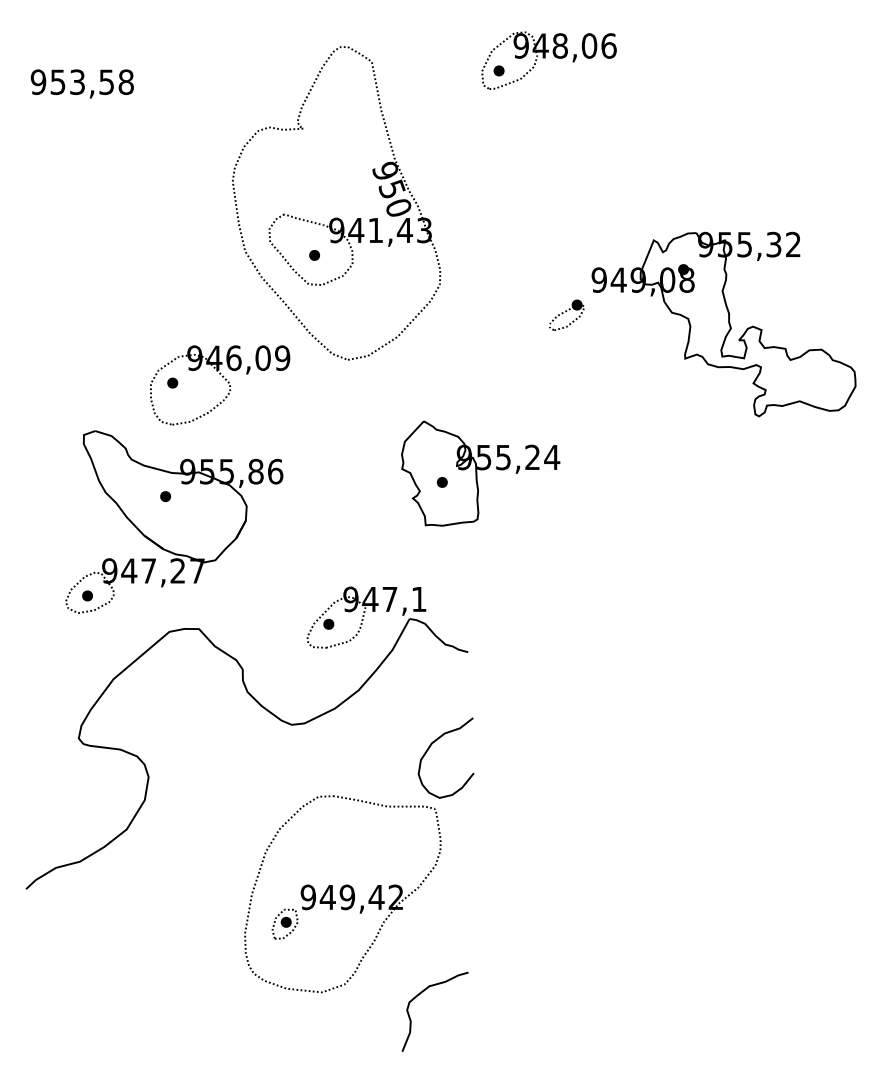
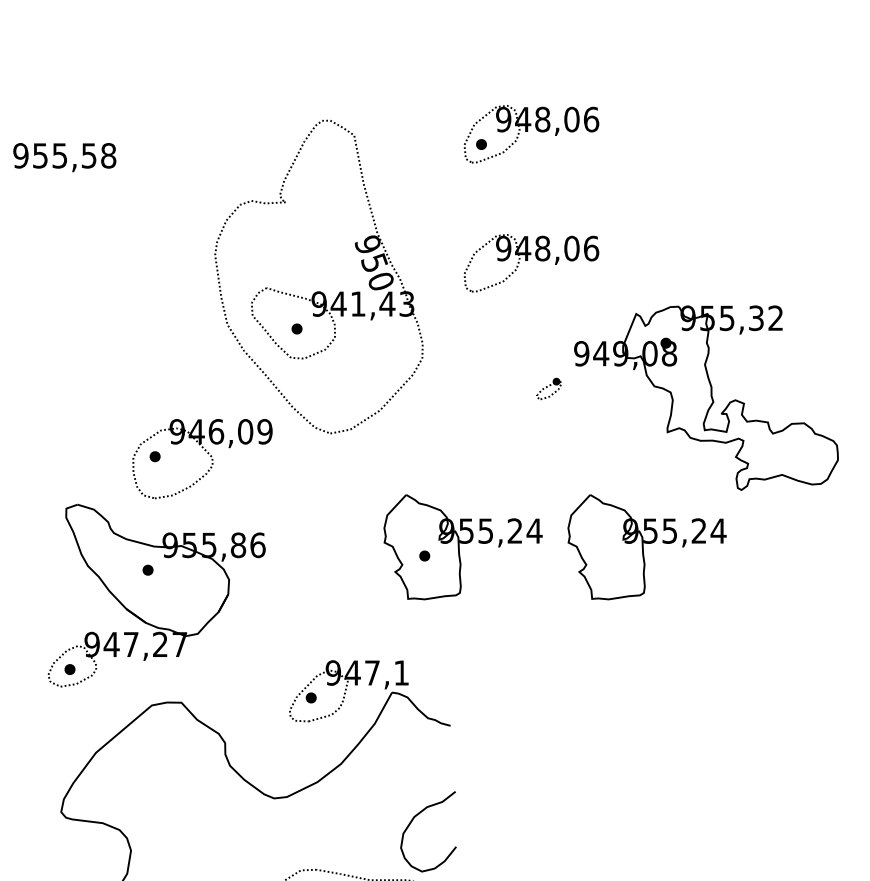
text: (77, 81) -> (59, 155), 953,58 -> 955,58
part: (548, 189) -> (530, 263), added
part: (566, 314) -> (548, 388), size x0.7
part: (664, 473) -> (646, 547), added

